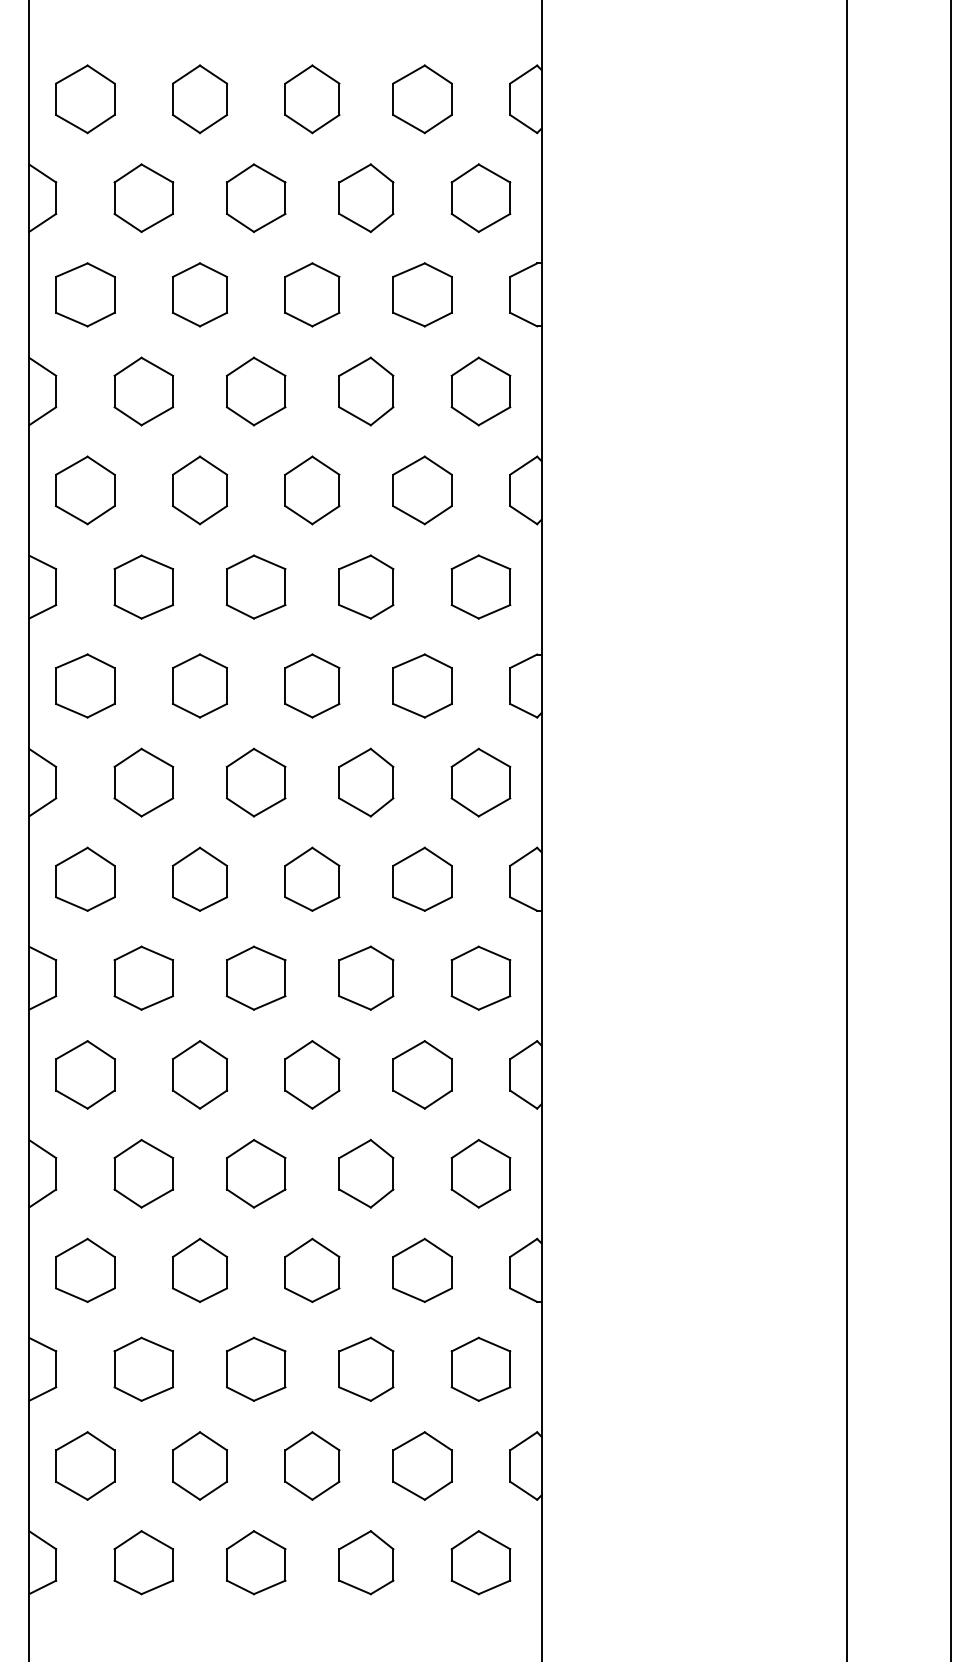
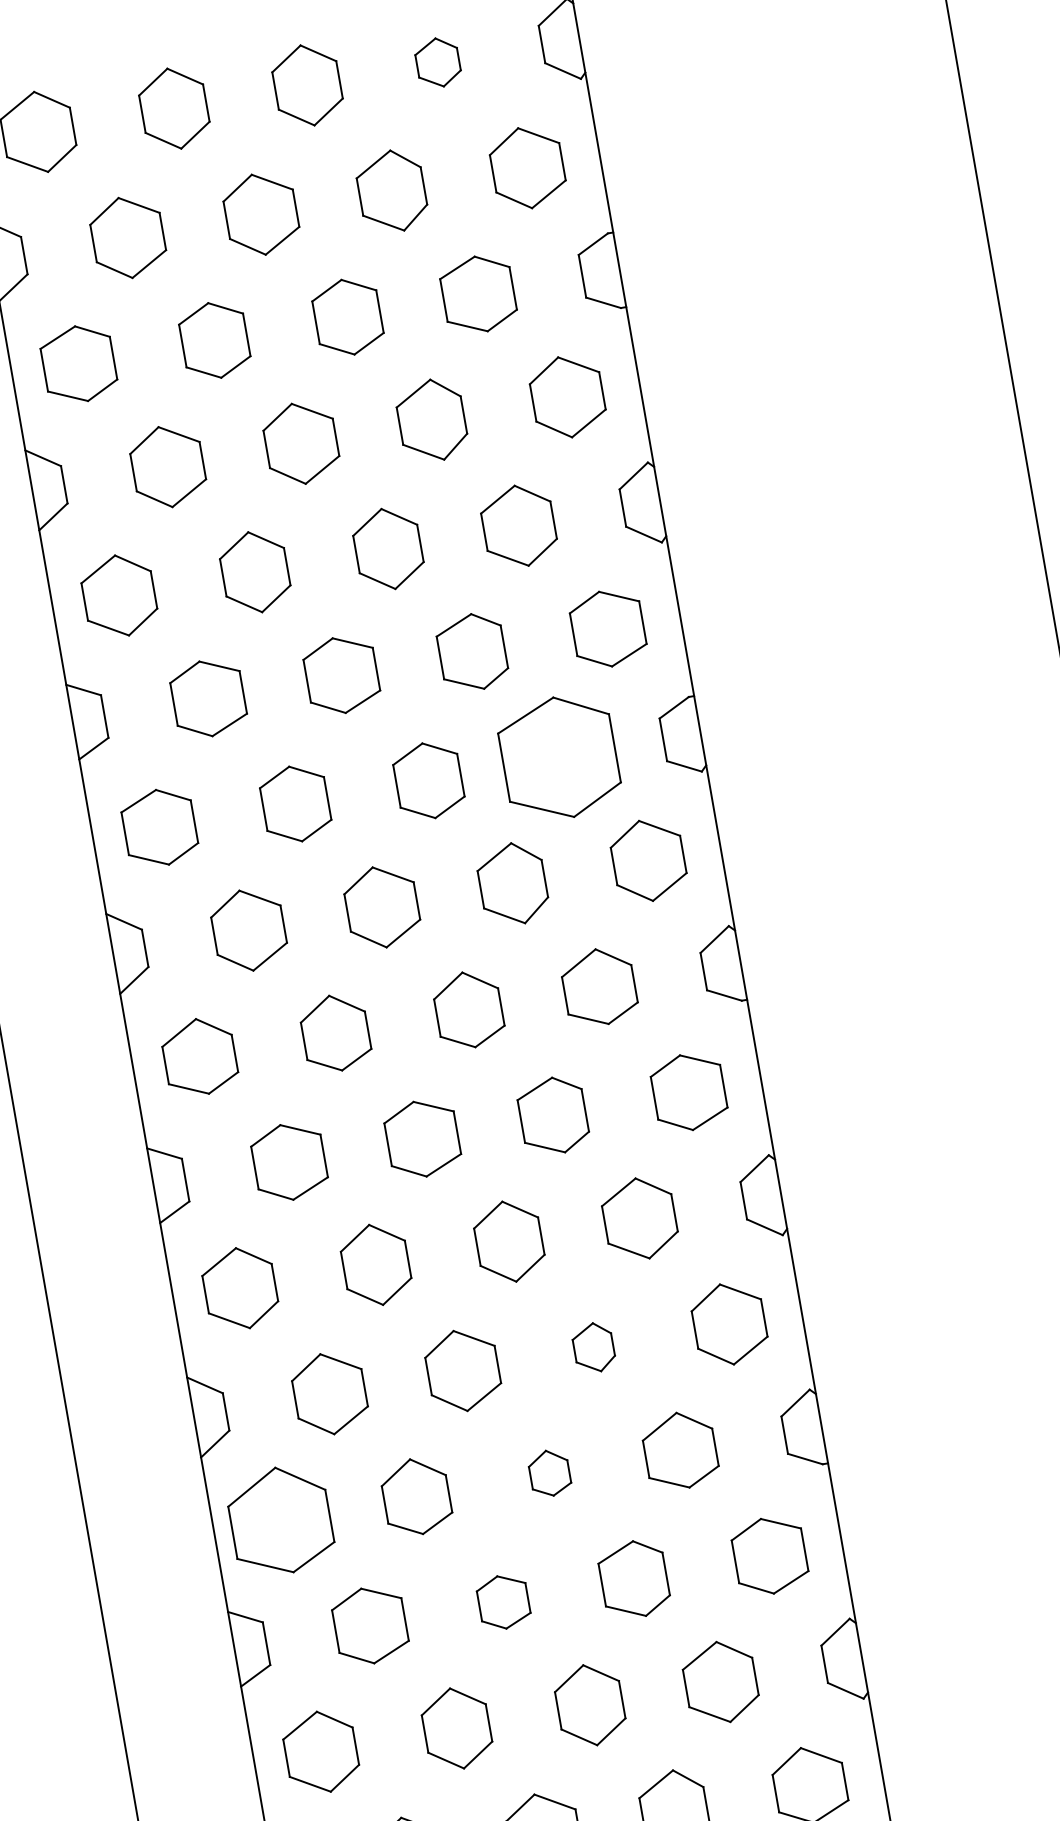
part: (422, 99) -> (438, 62), size x0.6
part: (422, 685) -> (559, 757), size x1.6
part: (366, 1173) -> (593, 1347), size x0.6
part: (85, 1269) -> (280, 1519), size x1.4
part: (312, 1269) -> (549, 1472), size x0.6
part: (256, 1368) -> (503, 1601), size x0.7

